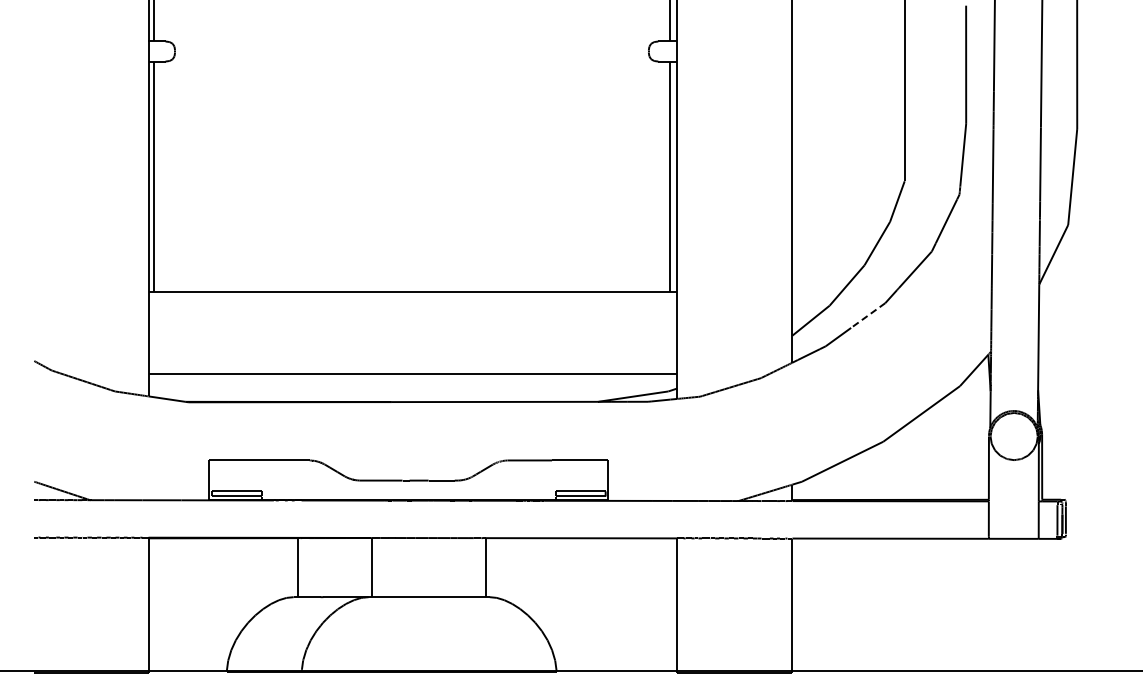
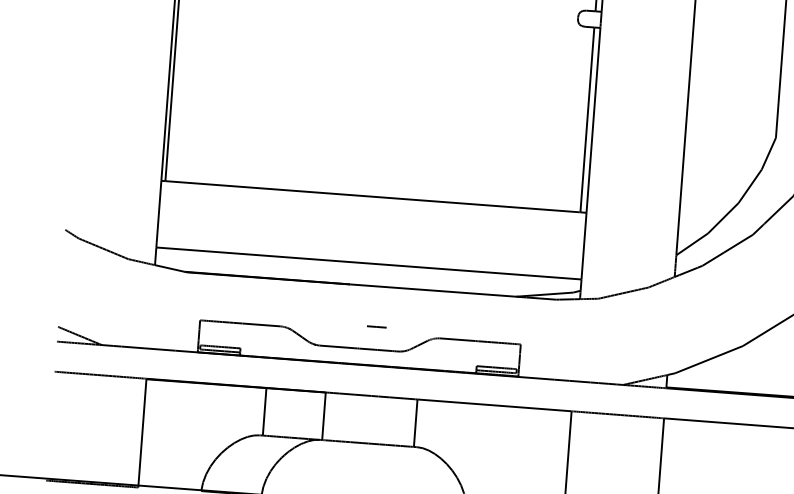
line: (867, 315) -> (737, 243), dashed -> solid
line: (428, 451) -> (376, 326), added

